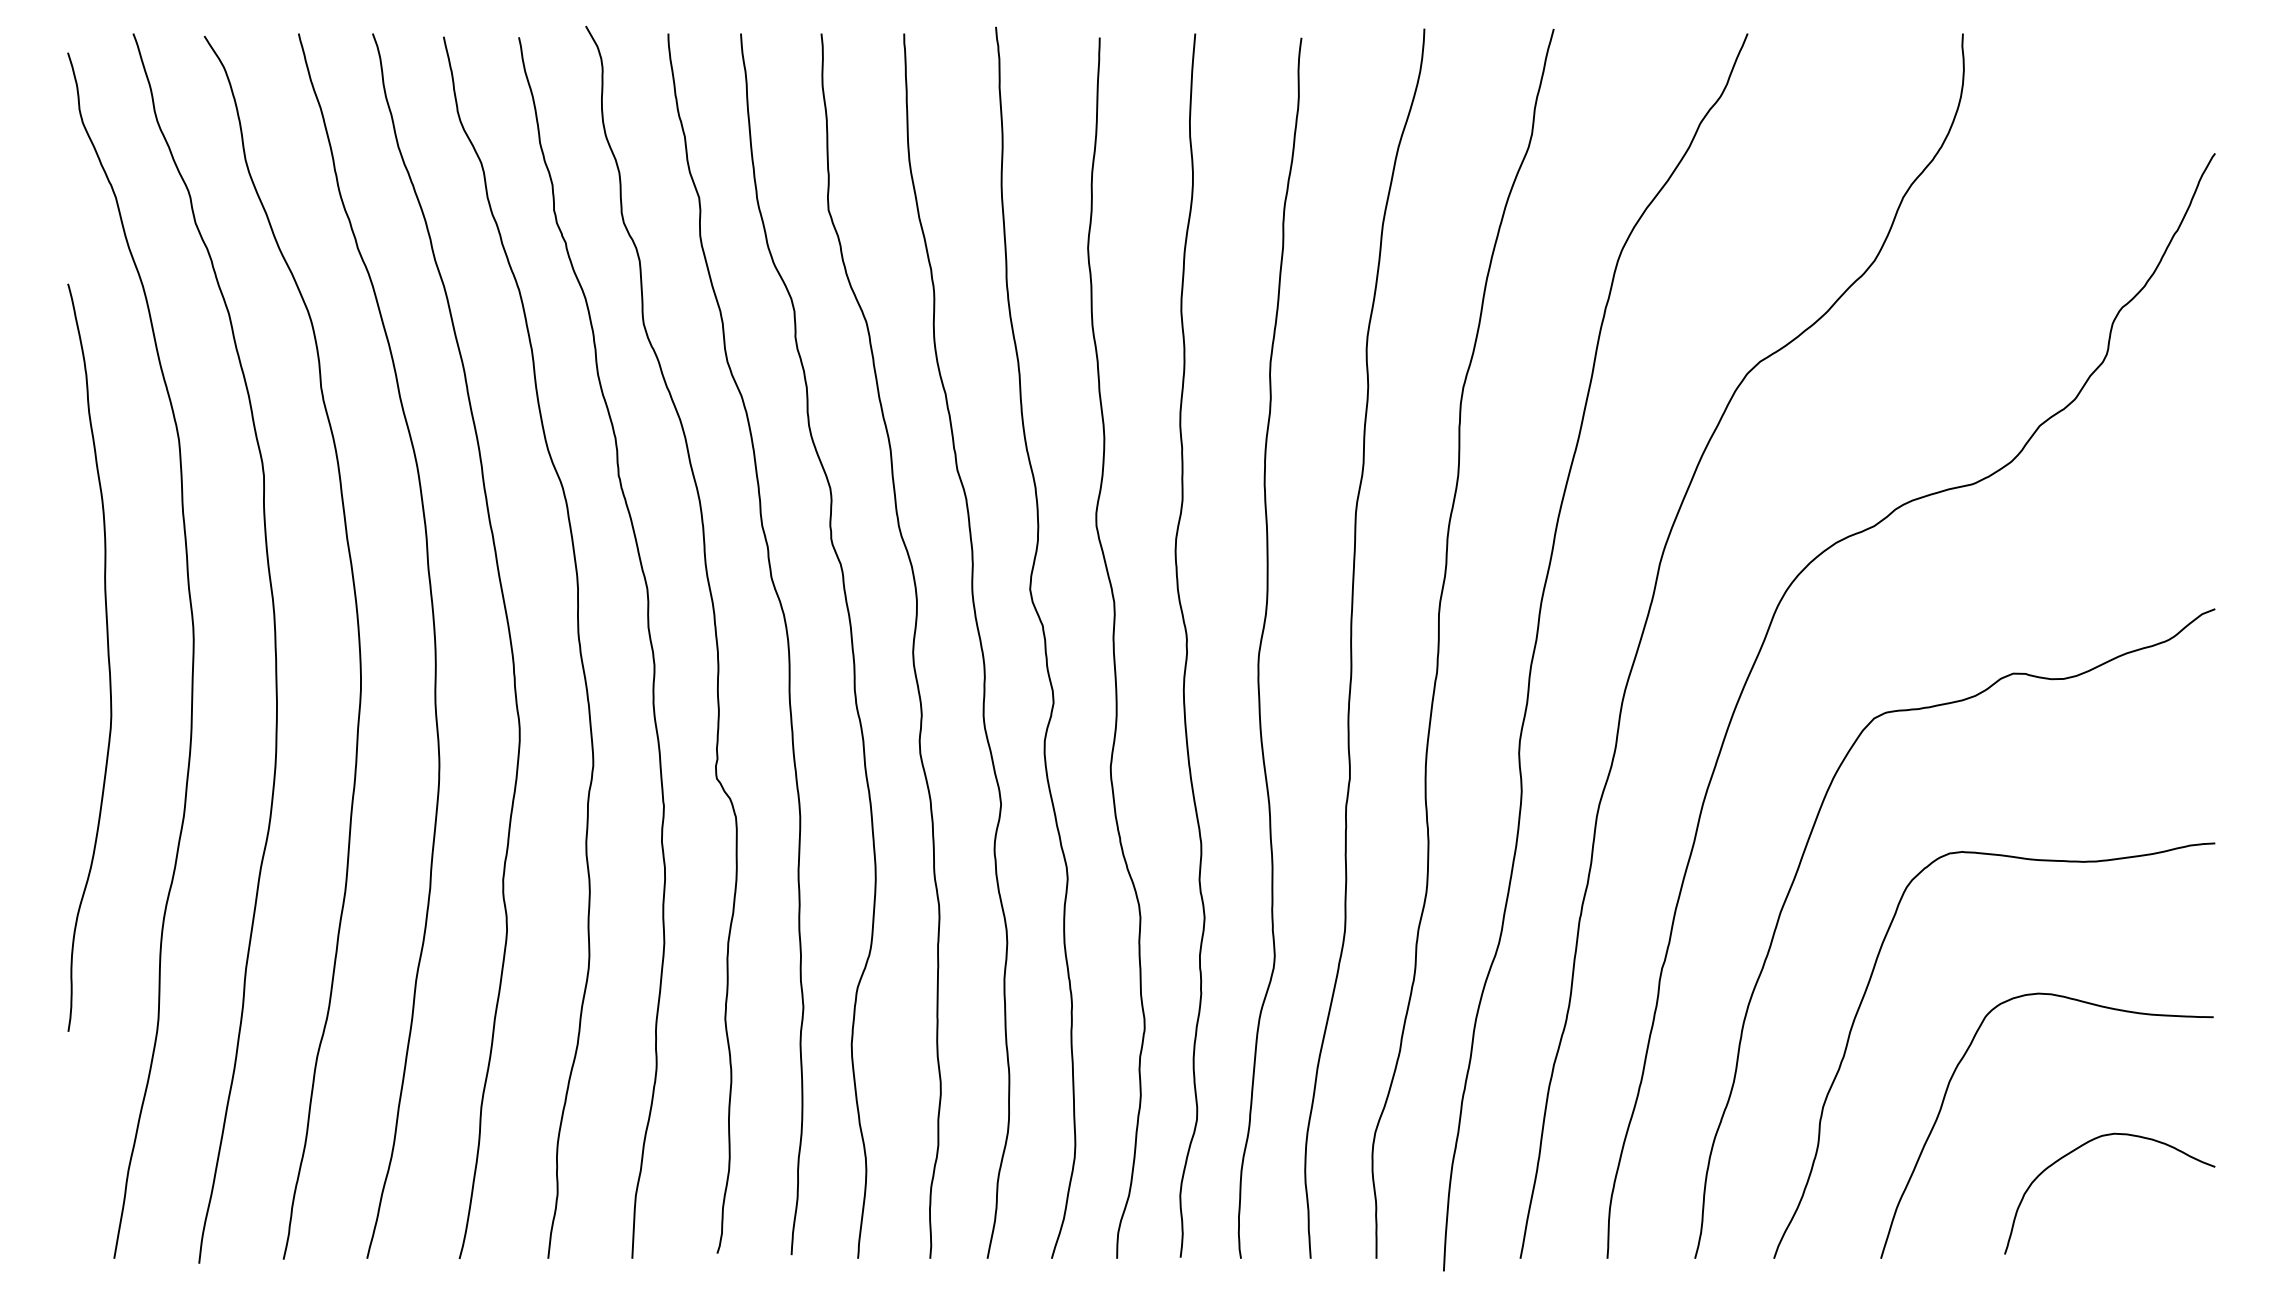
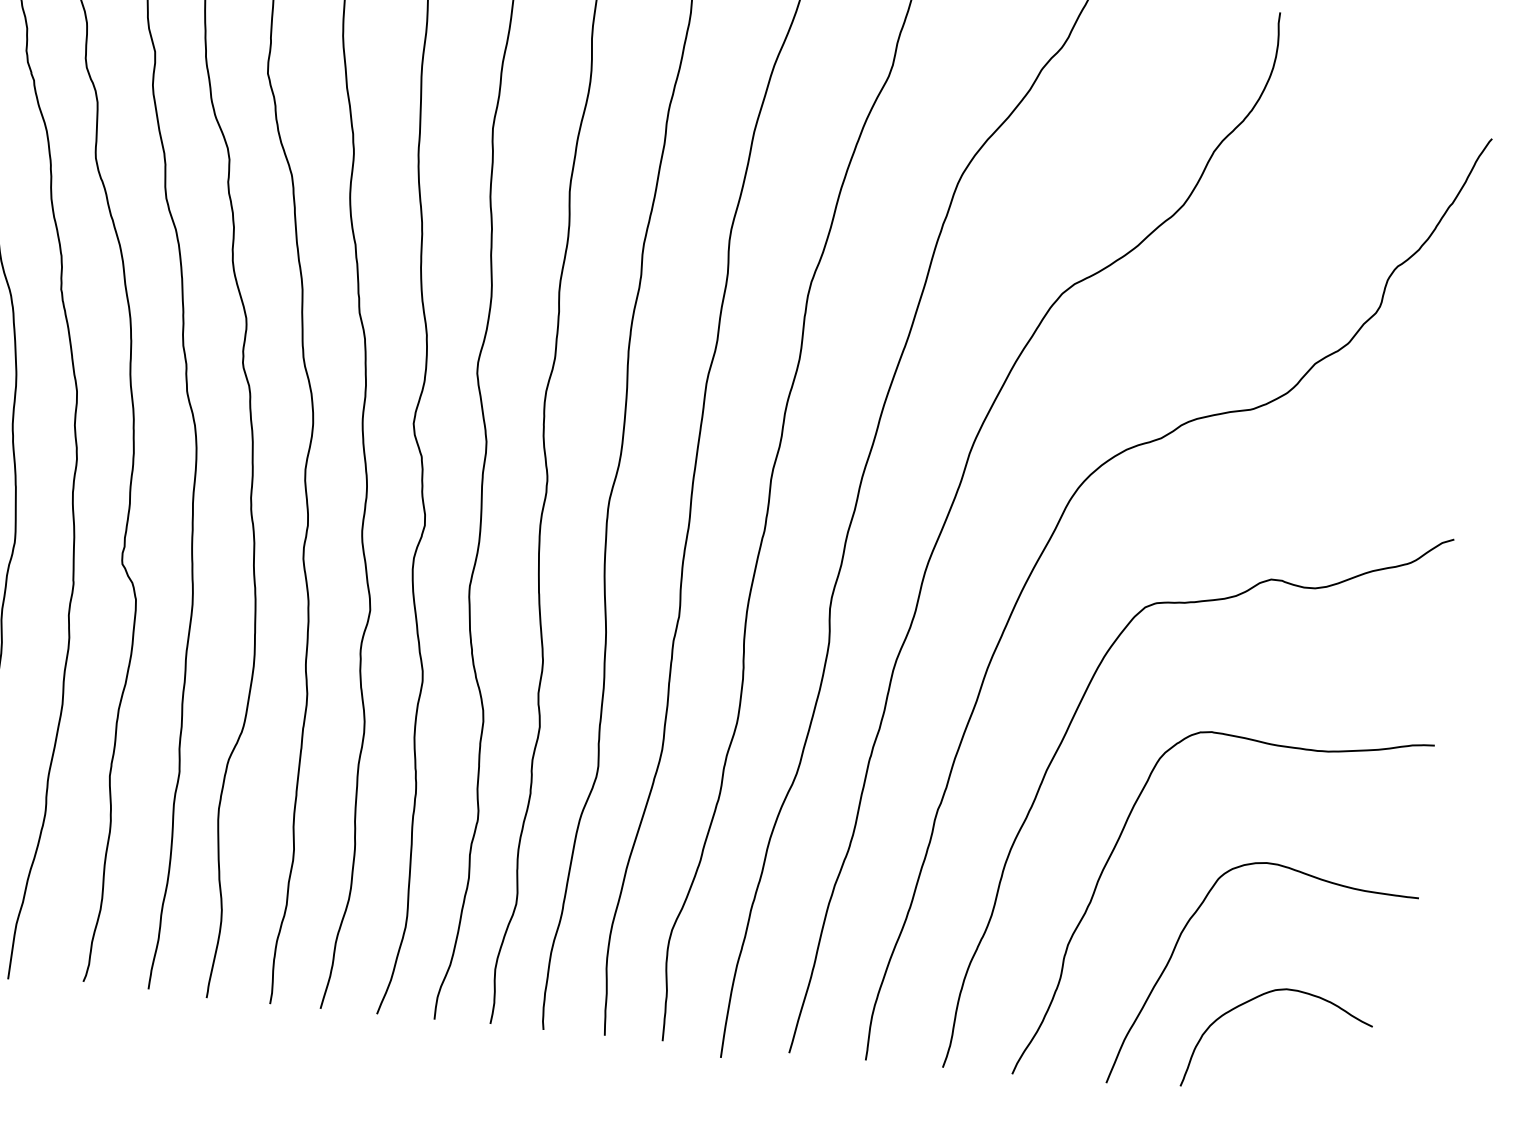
curve: (2079, 1148) -> (1254, 999), moved

